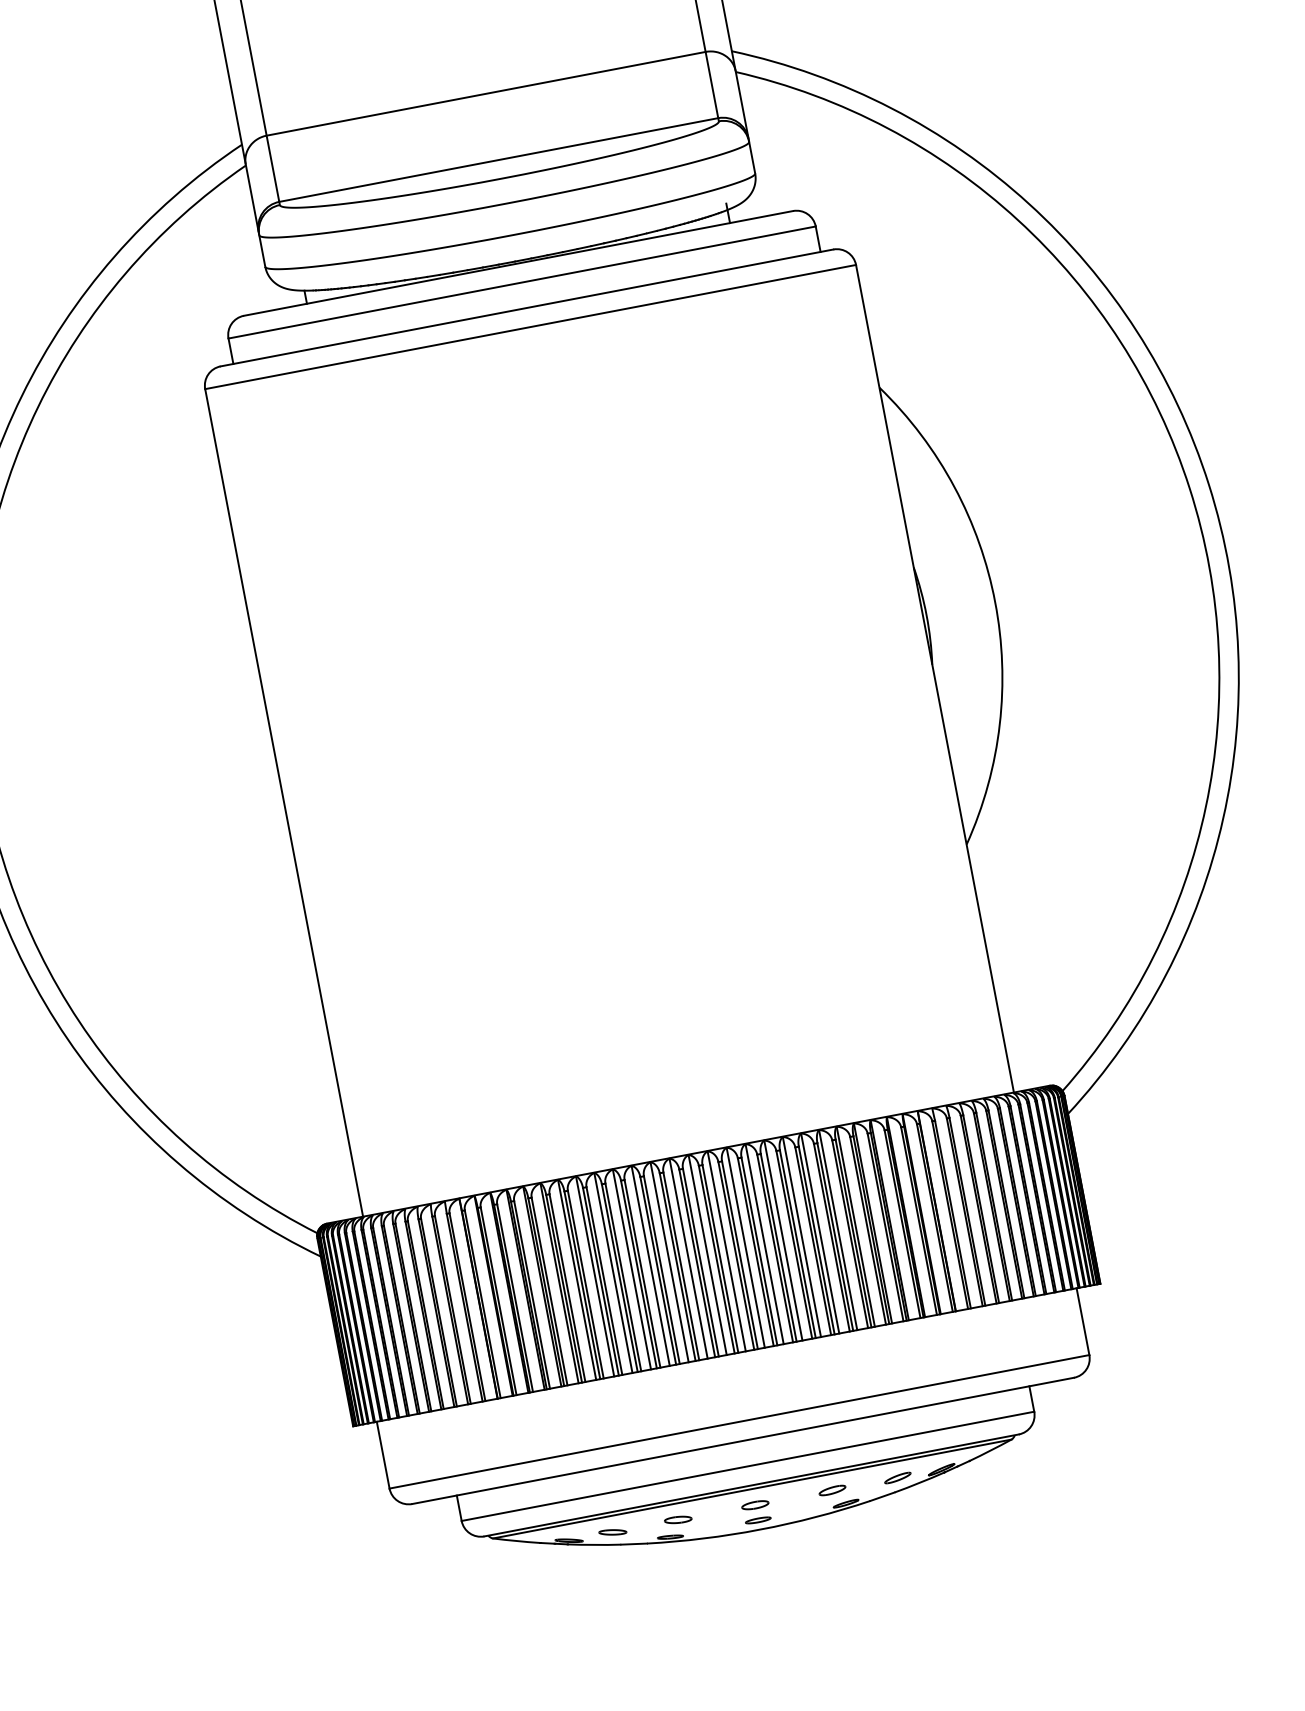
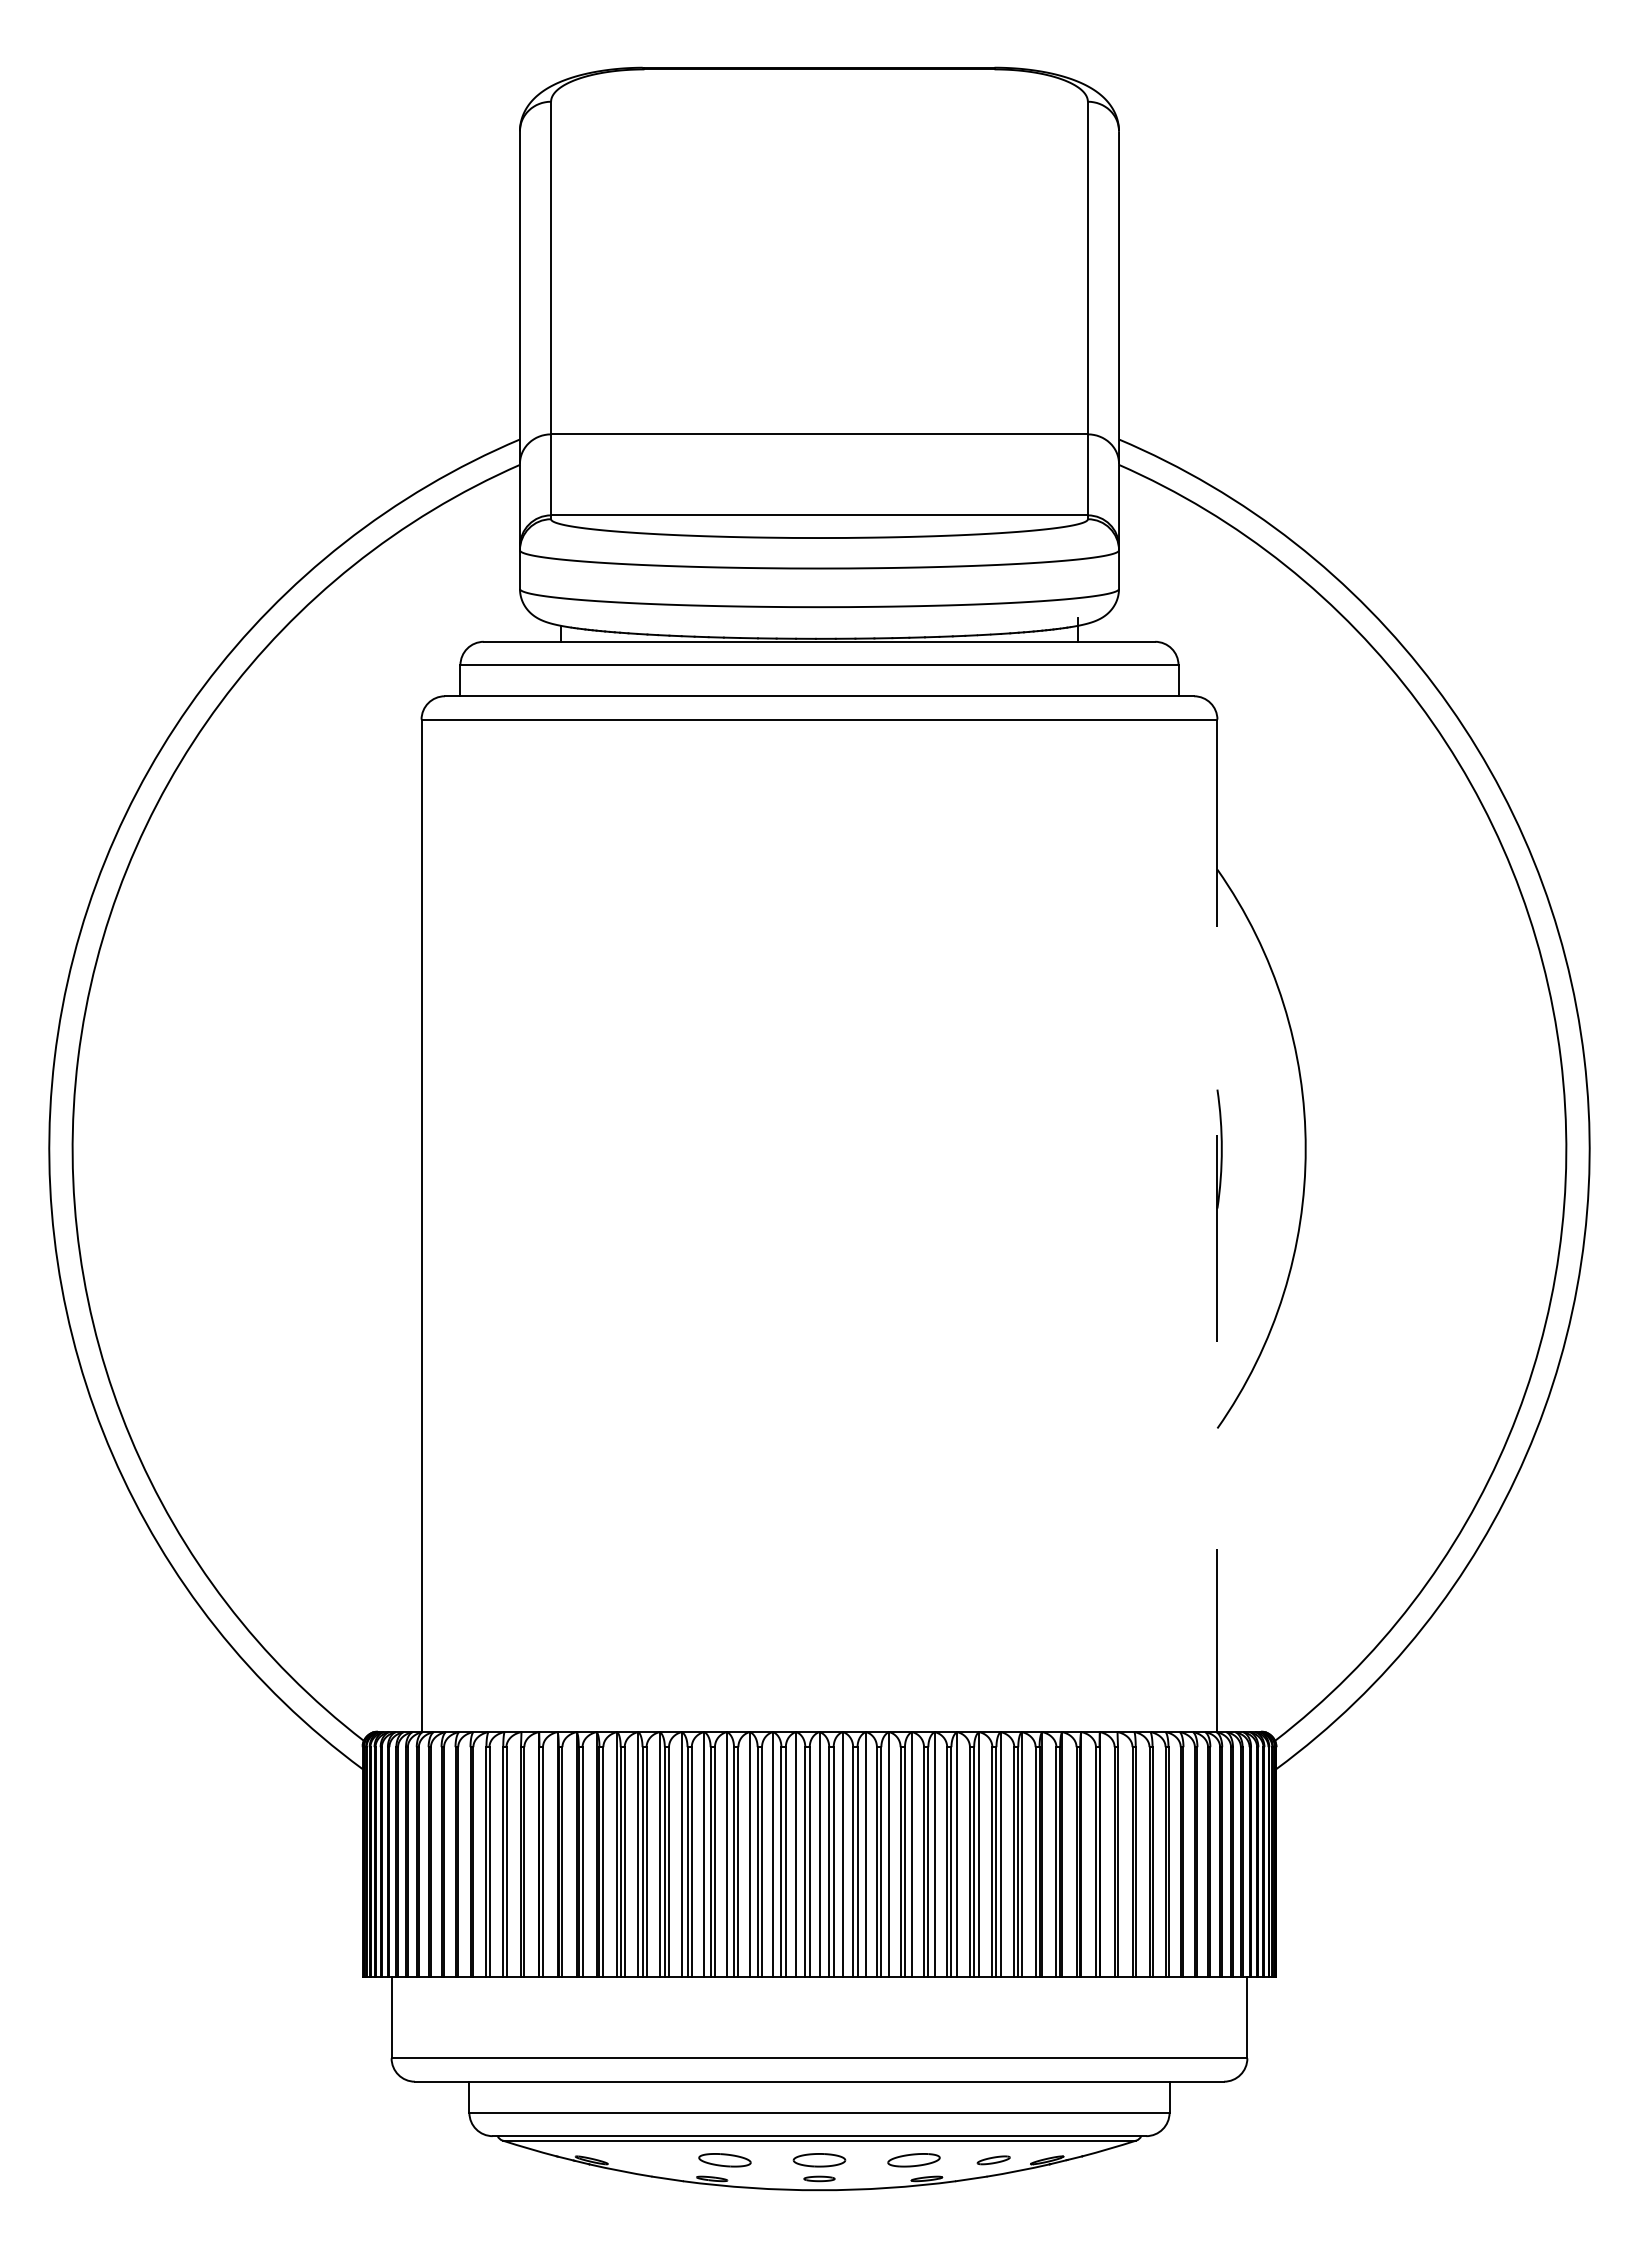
line: (935, 679) -> (1217, 1226), solid -> dashed
part: (832, 1490) -> (913, 2160), size x1.6
part: (755, 1505) -> (819, 2160), size x1.6
part: (678, 1520) -> (725, 2160), size x1.6
part: (613, 1532) -> (645, 2160), removed

